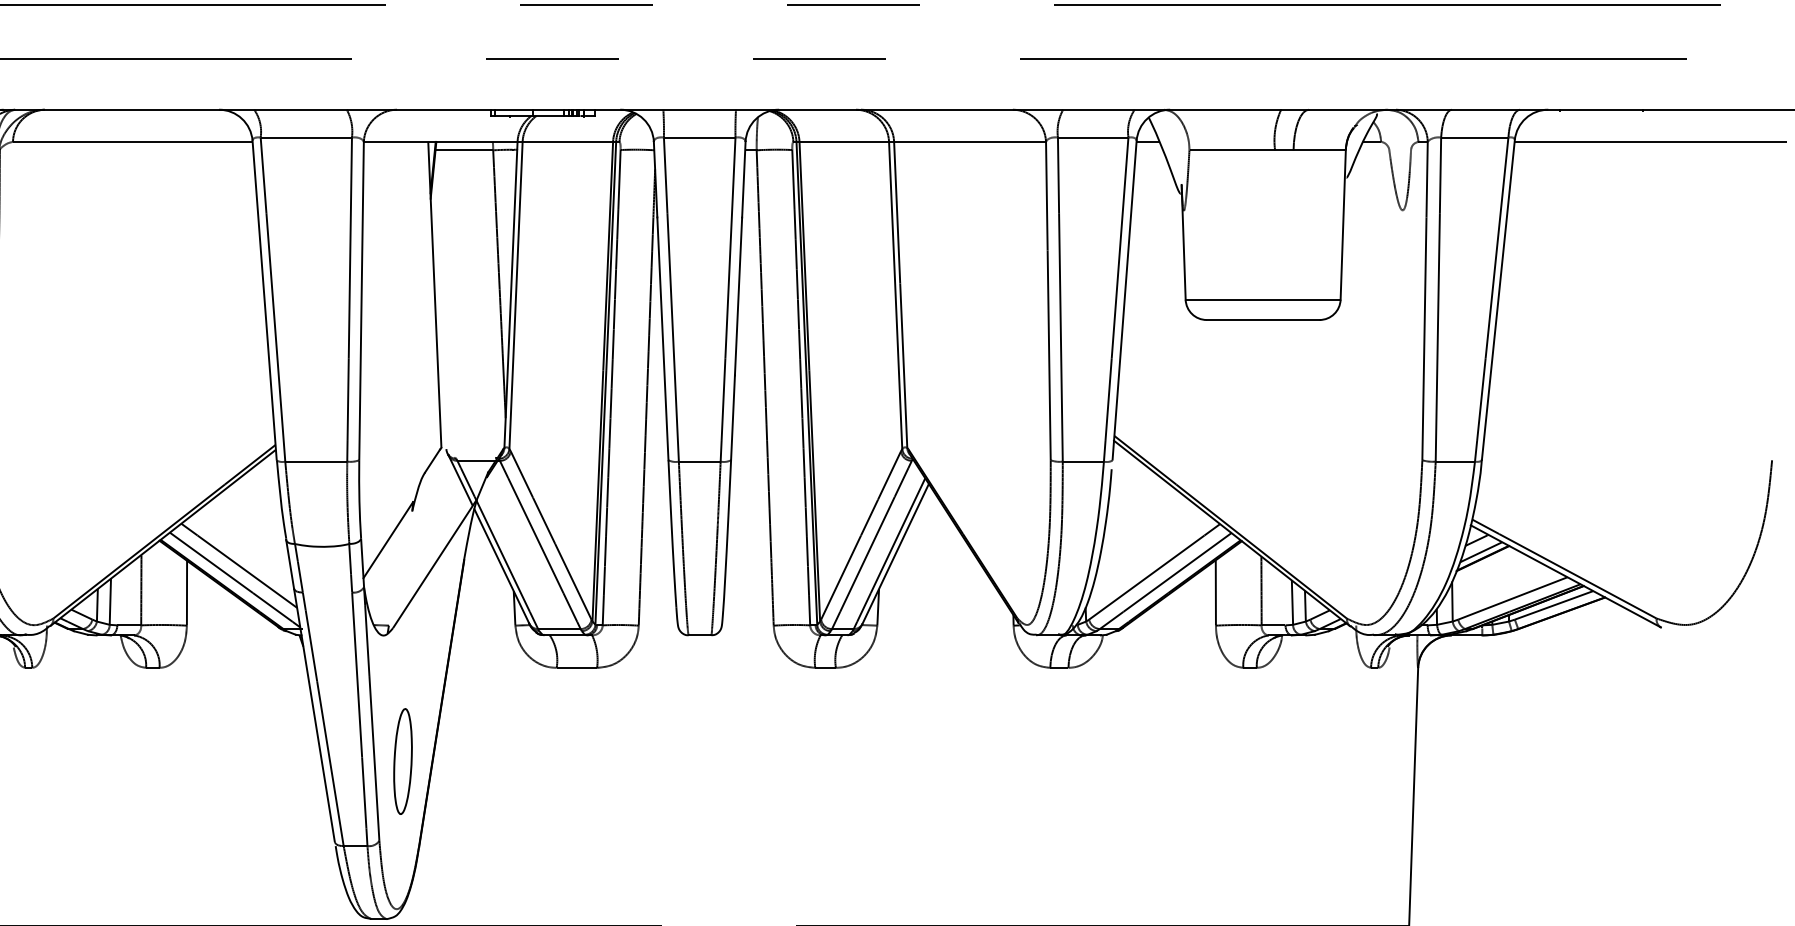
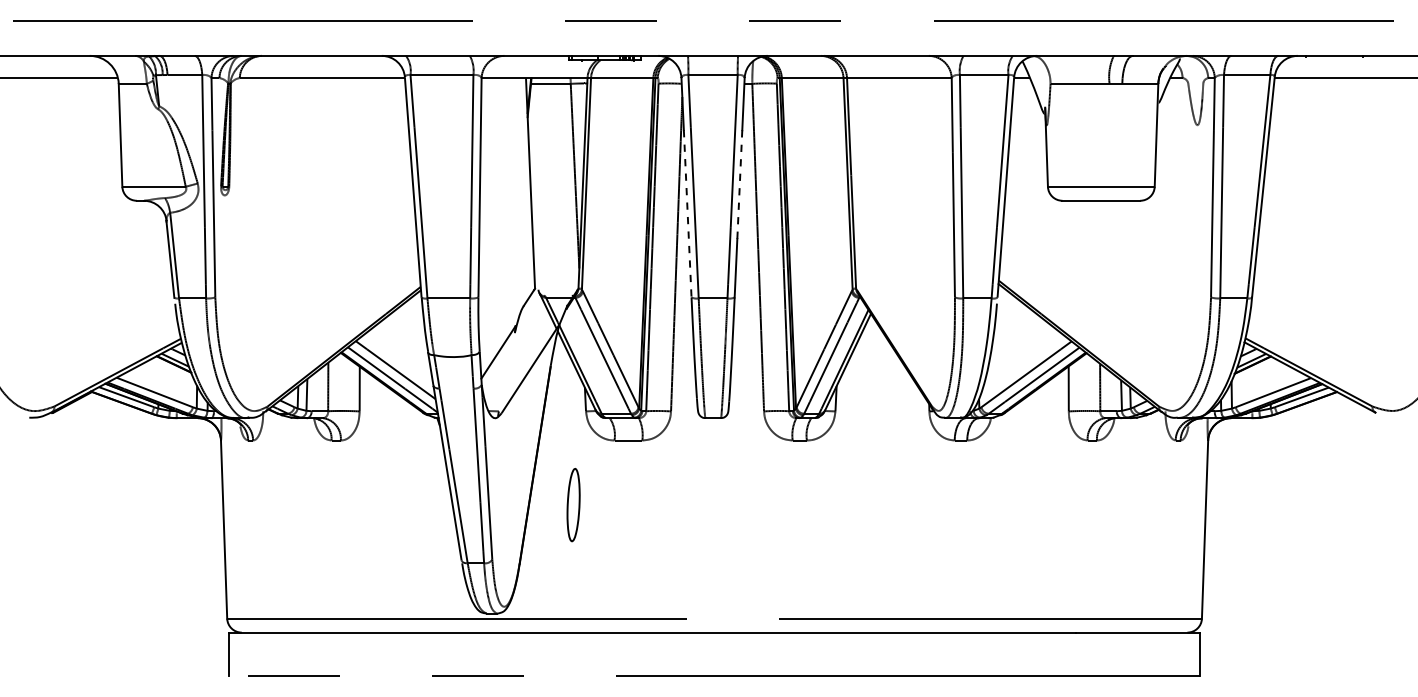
line: (738, 297) -> (739, 185), solid -> dashed
line: (662, 338) -> (687, 213), solid -> dashed
part: (402, 762) -> (573, 505), moved

